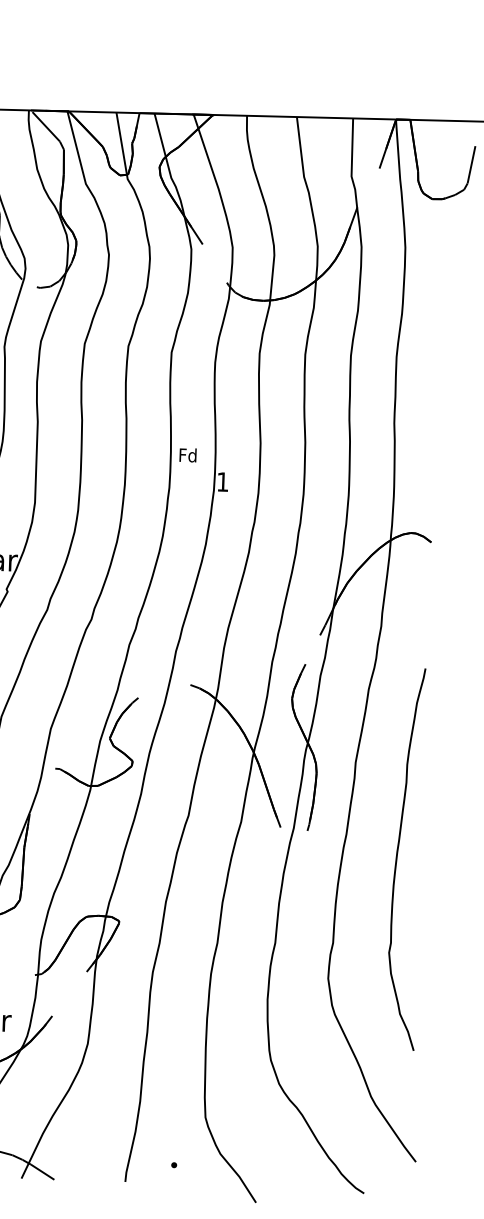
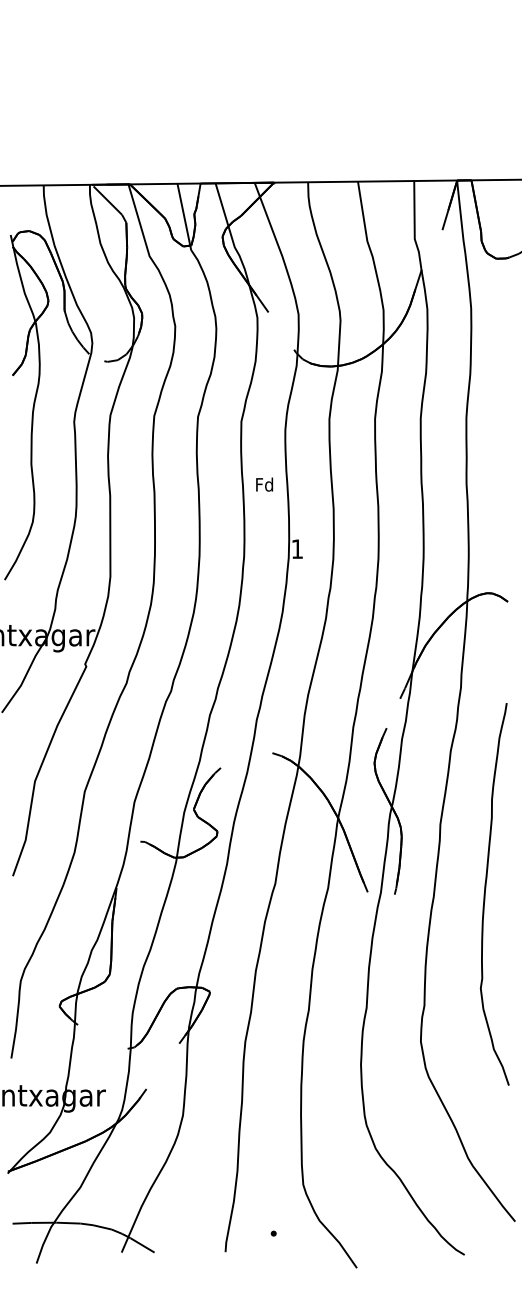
text: (187, 455) -> (264, 484), moved
curve: (397, 859) -> (485, 894), moved

